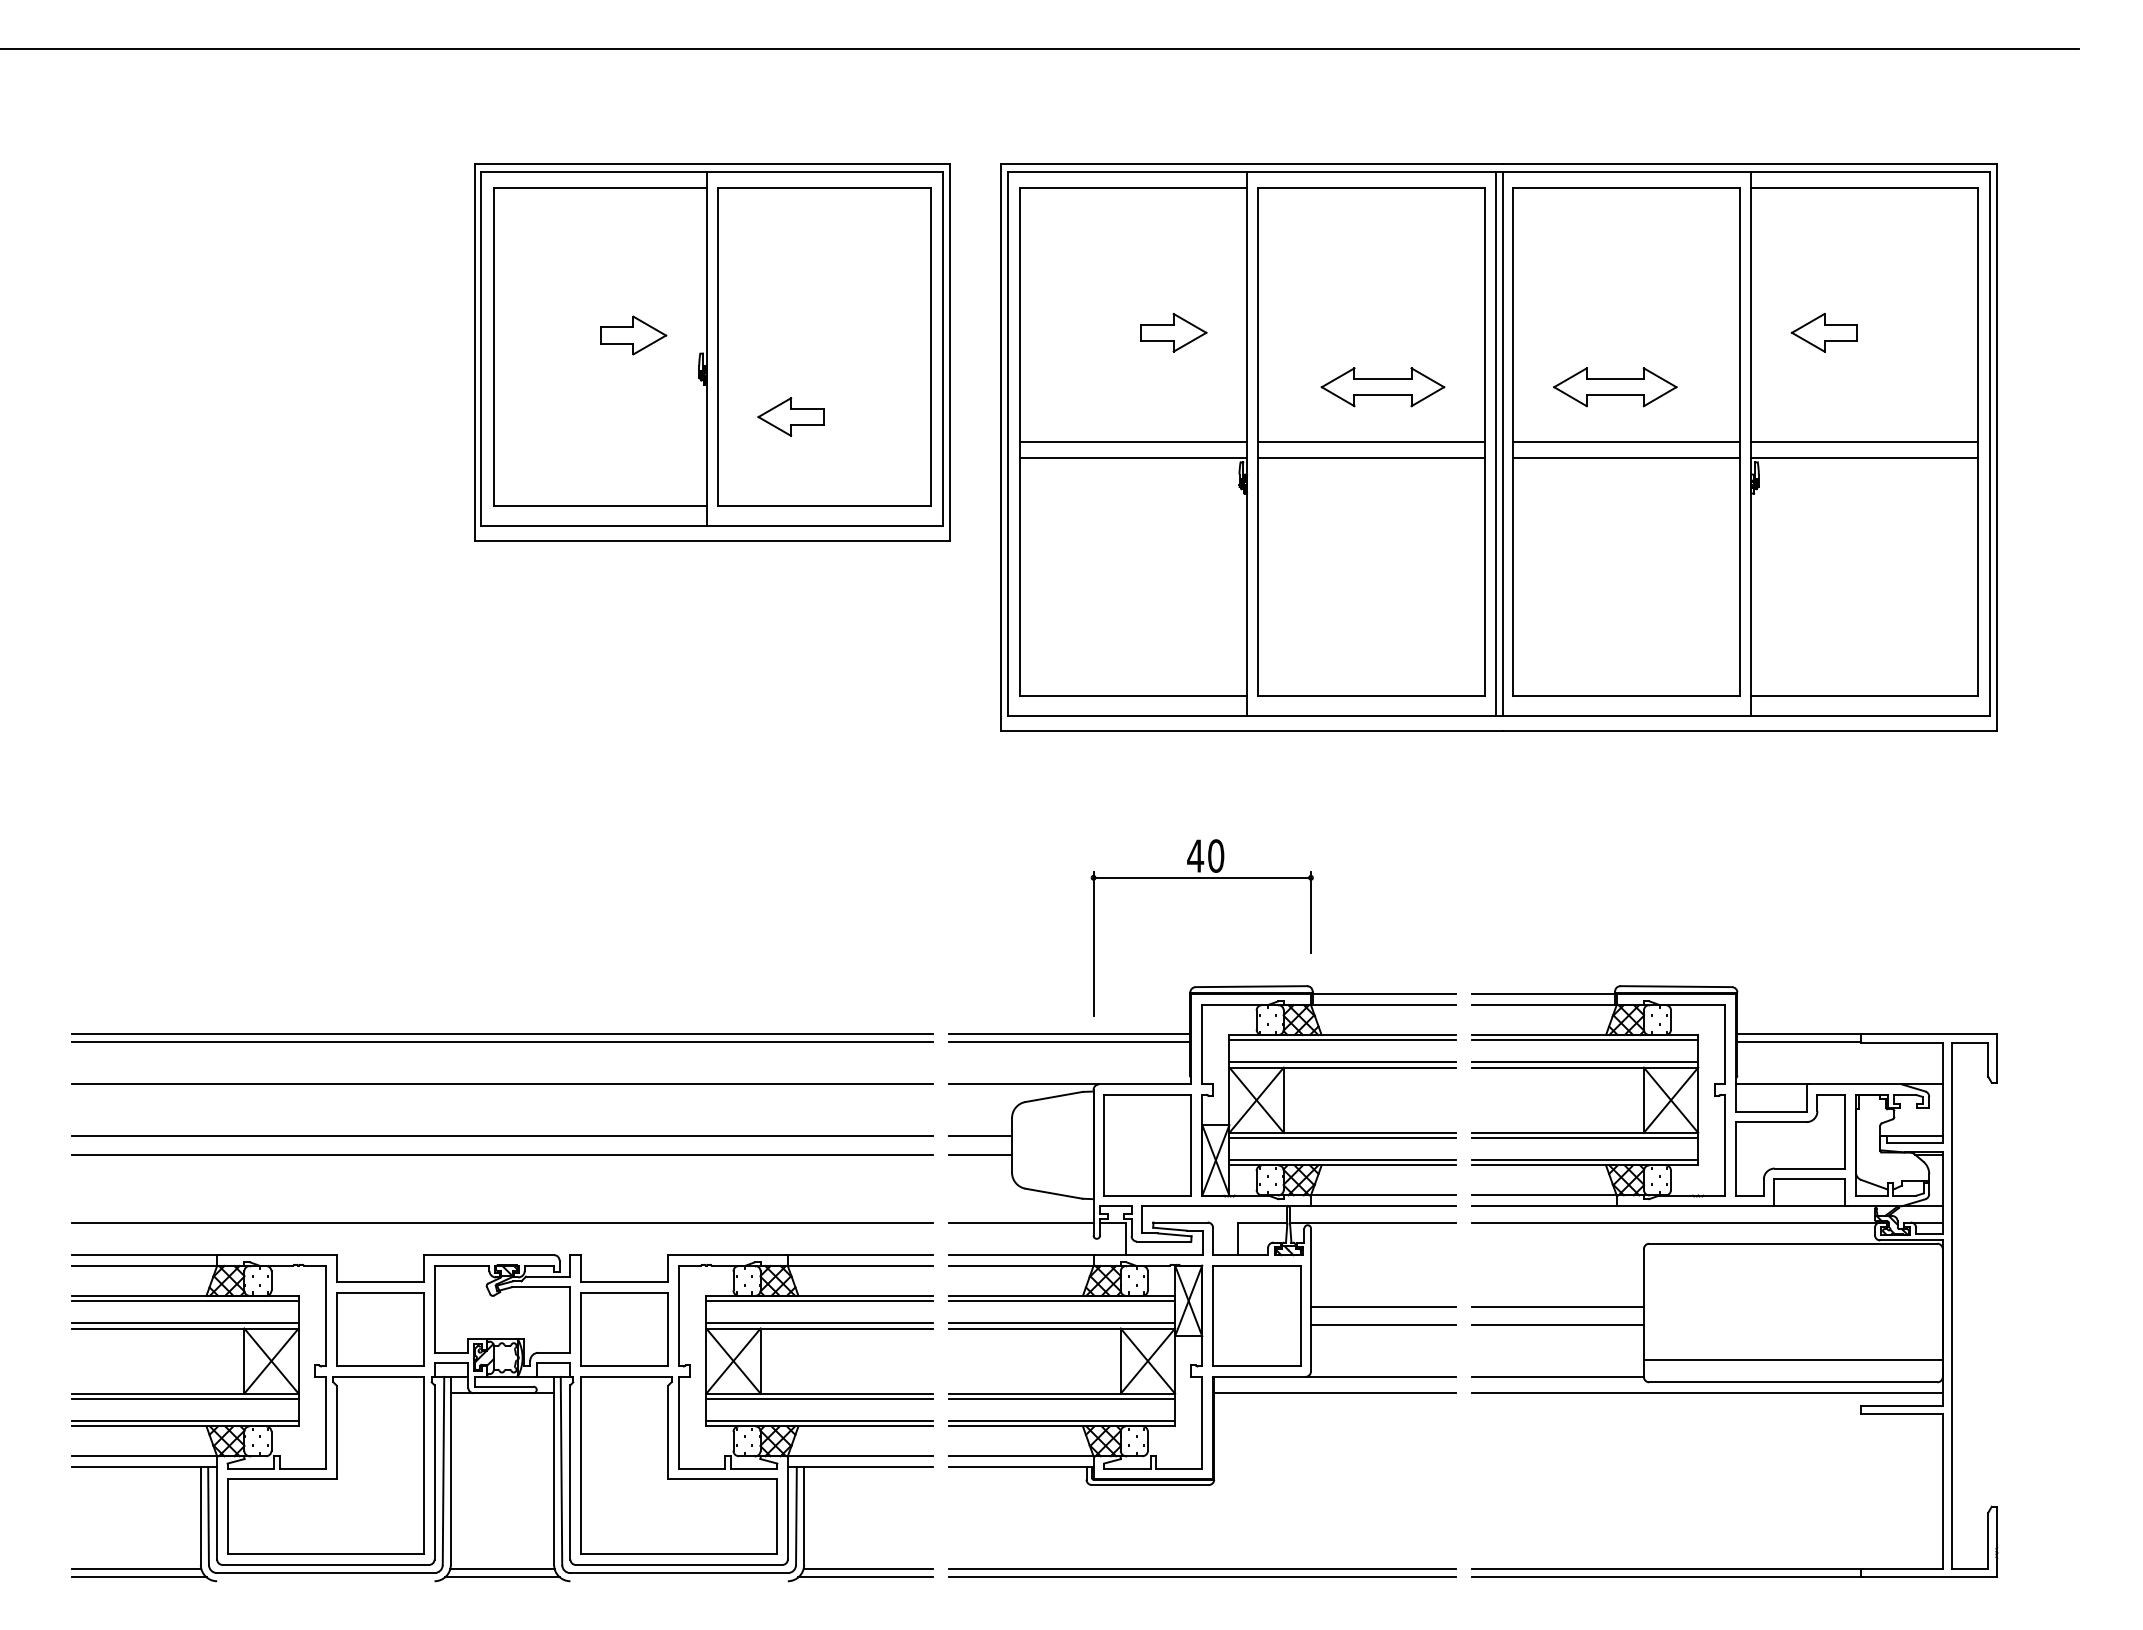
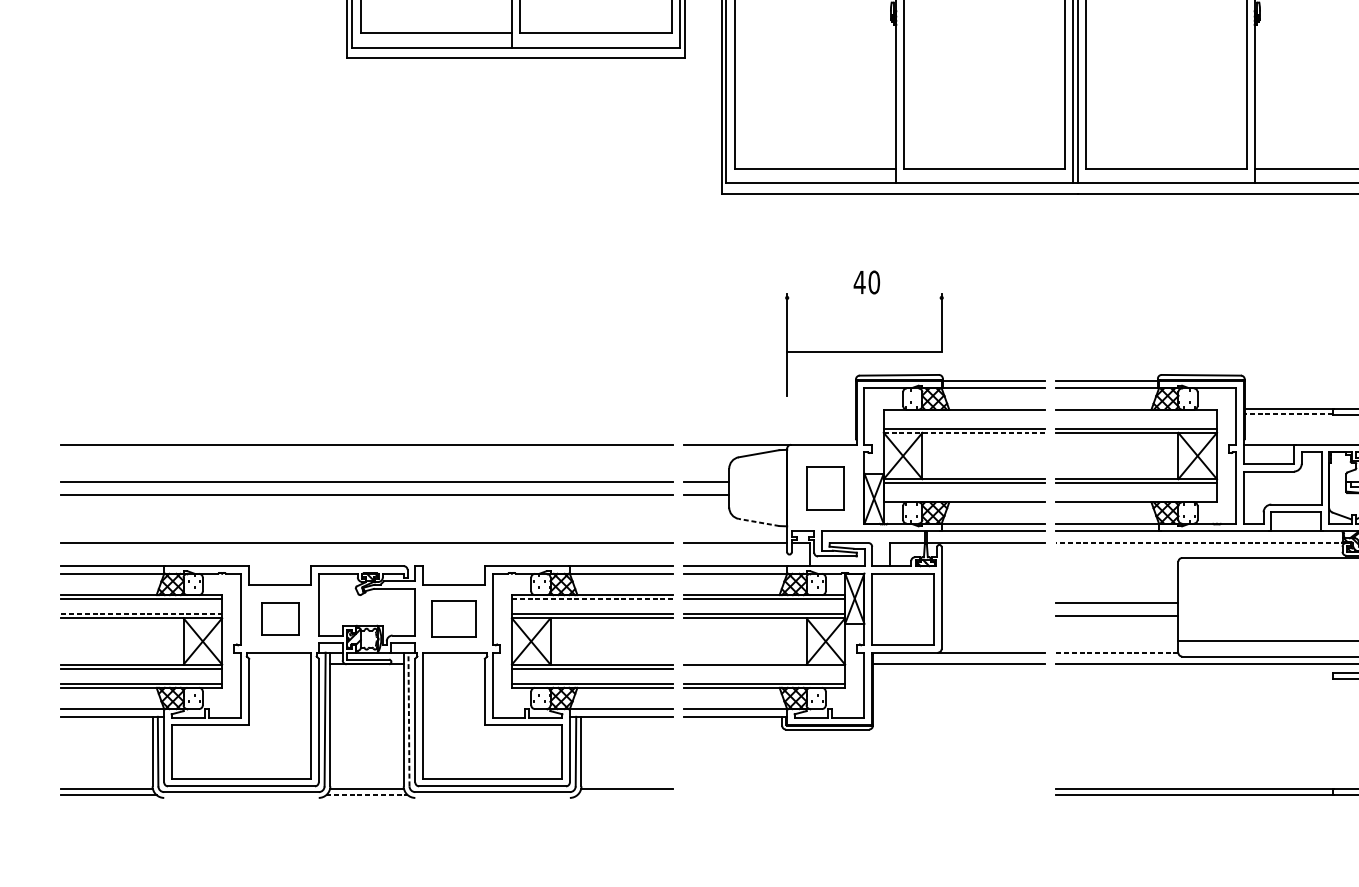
line: (1201, 877) -> (863, 351), moved
line: (1069, 1033) -> (770, 408), removed
part: (502, 1037) -> (367, 411), removed
line: (1342, 1040) -> (964, 413), removed
line: (1585, 1040) -> (1136, 413), removed
line: (1069, 1041) -> (770, 414), removed
line: (1799, 1041) -> (1288, 414), solid -> dashed
line: (1343, 1067) -> (964, 432), solid -> dashed
part: (1147, 1145) -> (825, 488), size x0.6
line: (1342, 1160) -> (964, 498), removed
line: (1585, 1160) -> (1136, 498), removed
line: (1053, 1193) -> (758, 522), solid -> dashed
line: (1675, 1222) -> (1200, 542), solid -> dashed
line: (819, 1301) -> (592, 599), solid -> dashed
line: (1382, 1306) -> (992, 602), removed
line: (186, 1323) -> (142, 614), solid -> dashed
line: (1382, 1325) -> (992, 616), removed
part: (380, 1329) -> (280, 618), size x0.6
part: (624, 1329) -> (453, 618), size x0.7
line: (1557, 1376) -> (1116, 652), solid -> dashed
line: (1061, 1399) -> (764, 668), removed
line: (561, 1470) -> (408, 719), solid -> dashed
part: (1202, 1572) -> (864, 791), removed
line: (502, 1577) -> (367, 795), solid -> dashed
line: (865, 1577) -> (625, 795), removed

